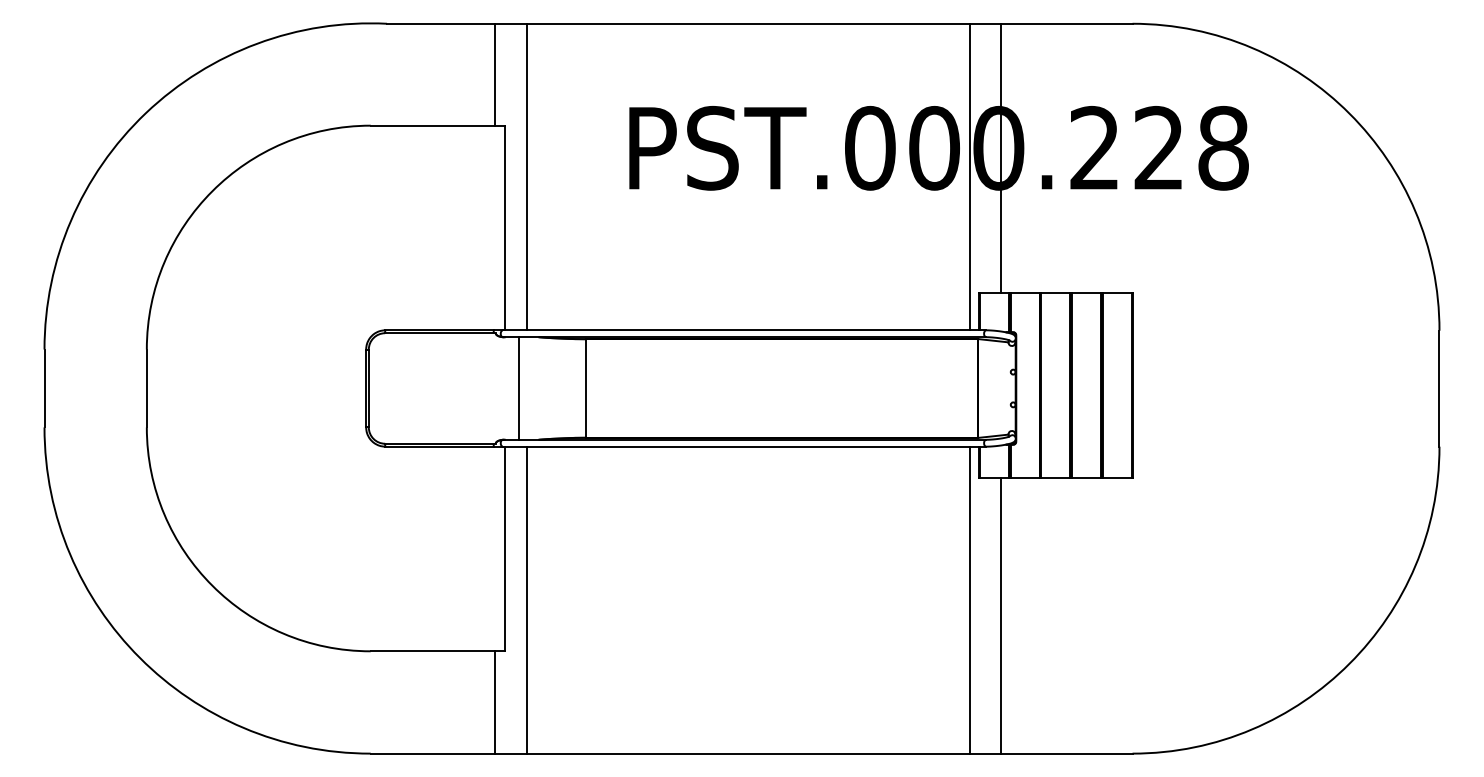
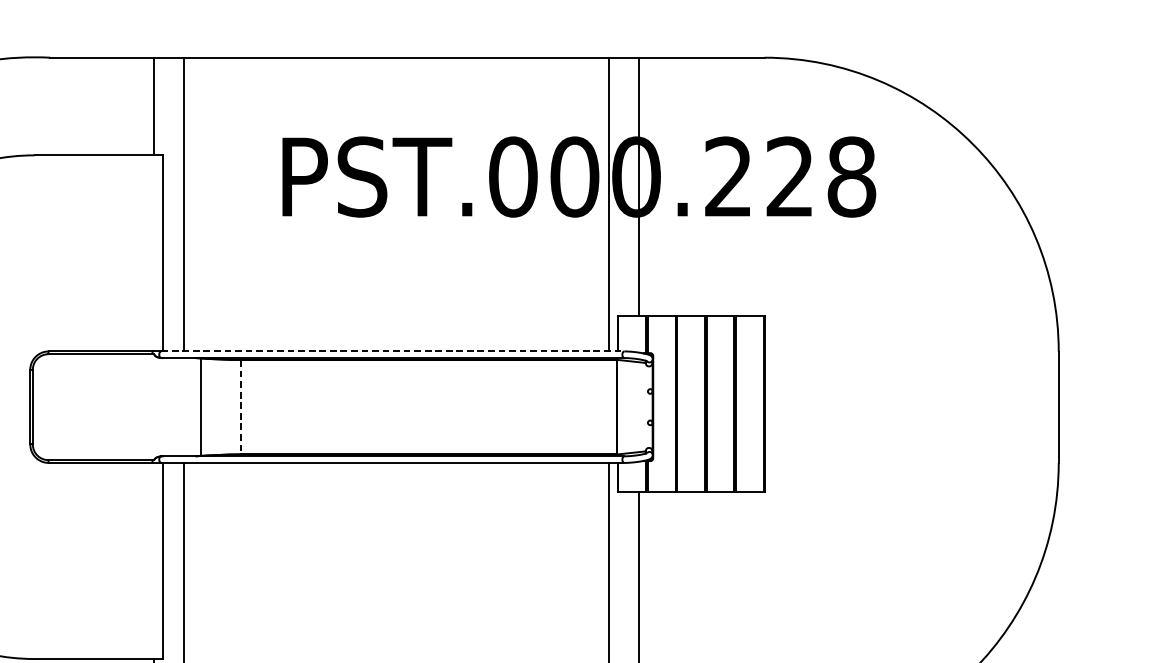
line: (744, 330) -> (392, 351), solid -> dashed
line: (519, 388) -> (201, 407), moved
line: (586, 388) -> (241, 407), solid -> dashed

